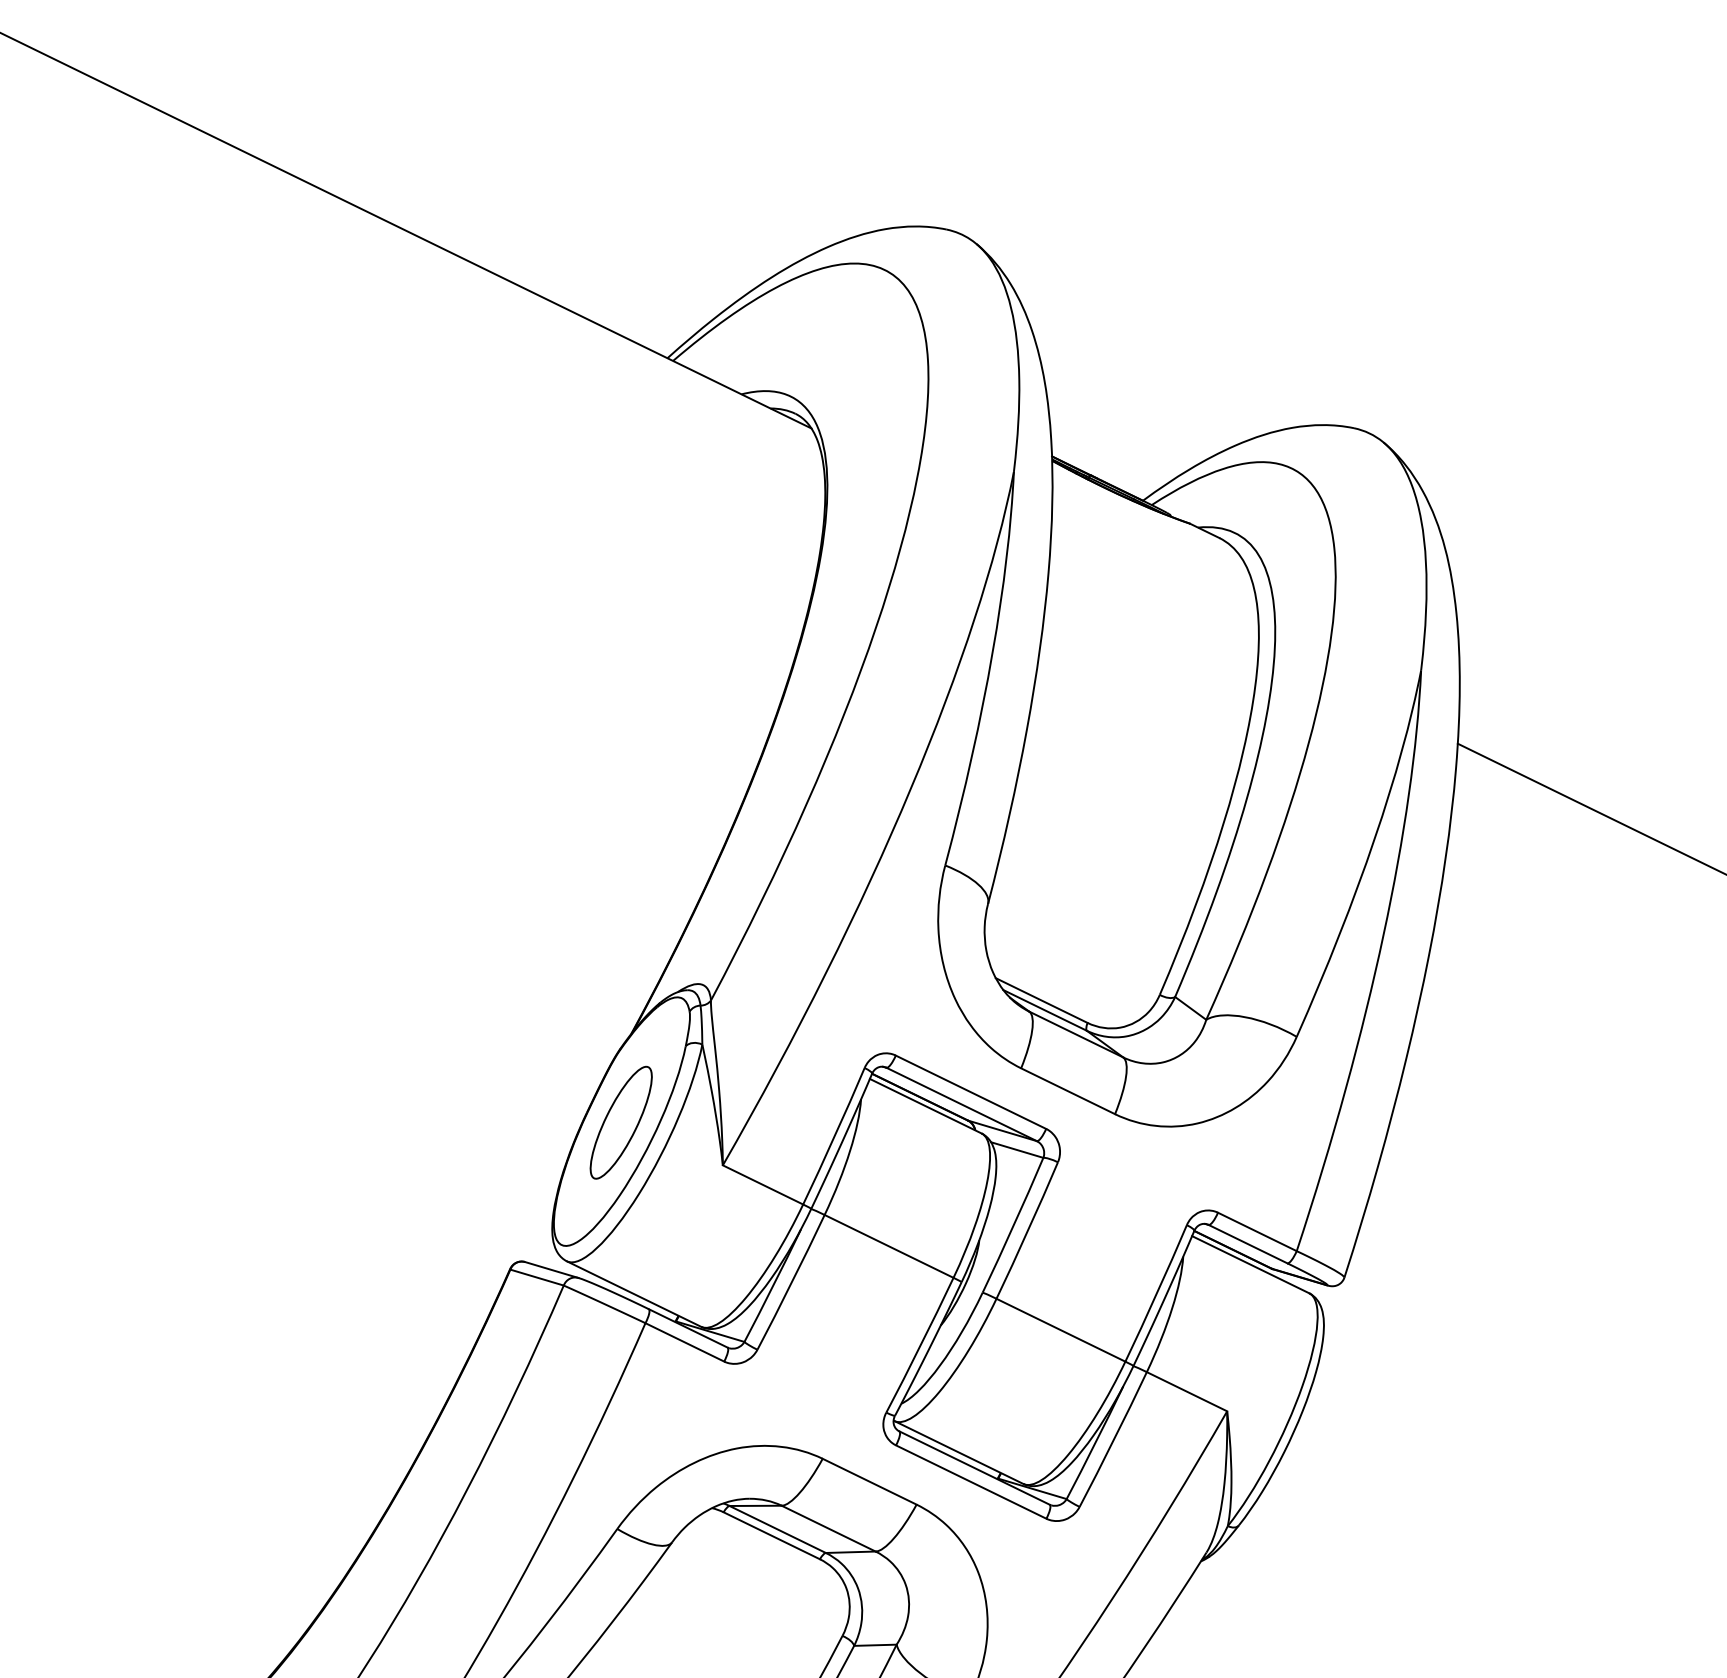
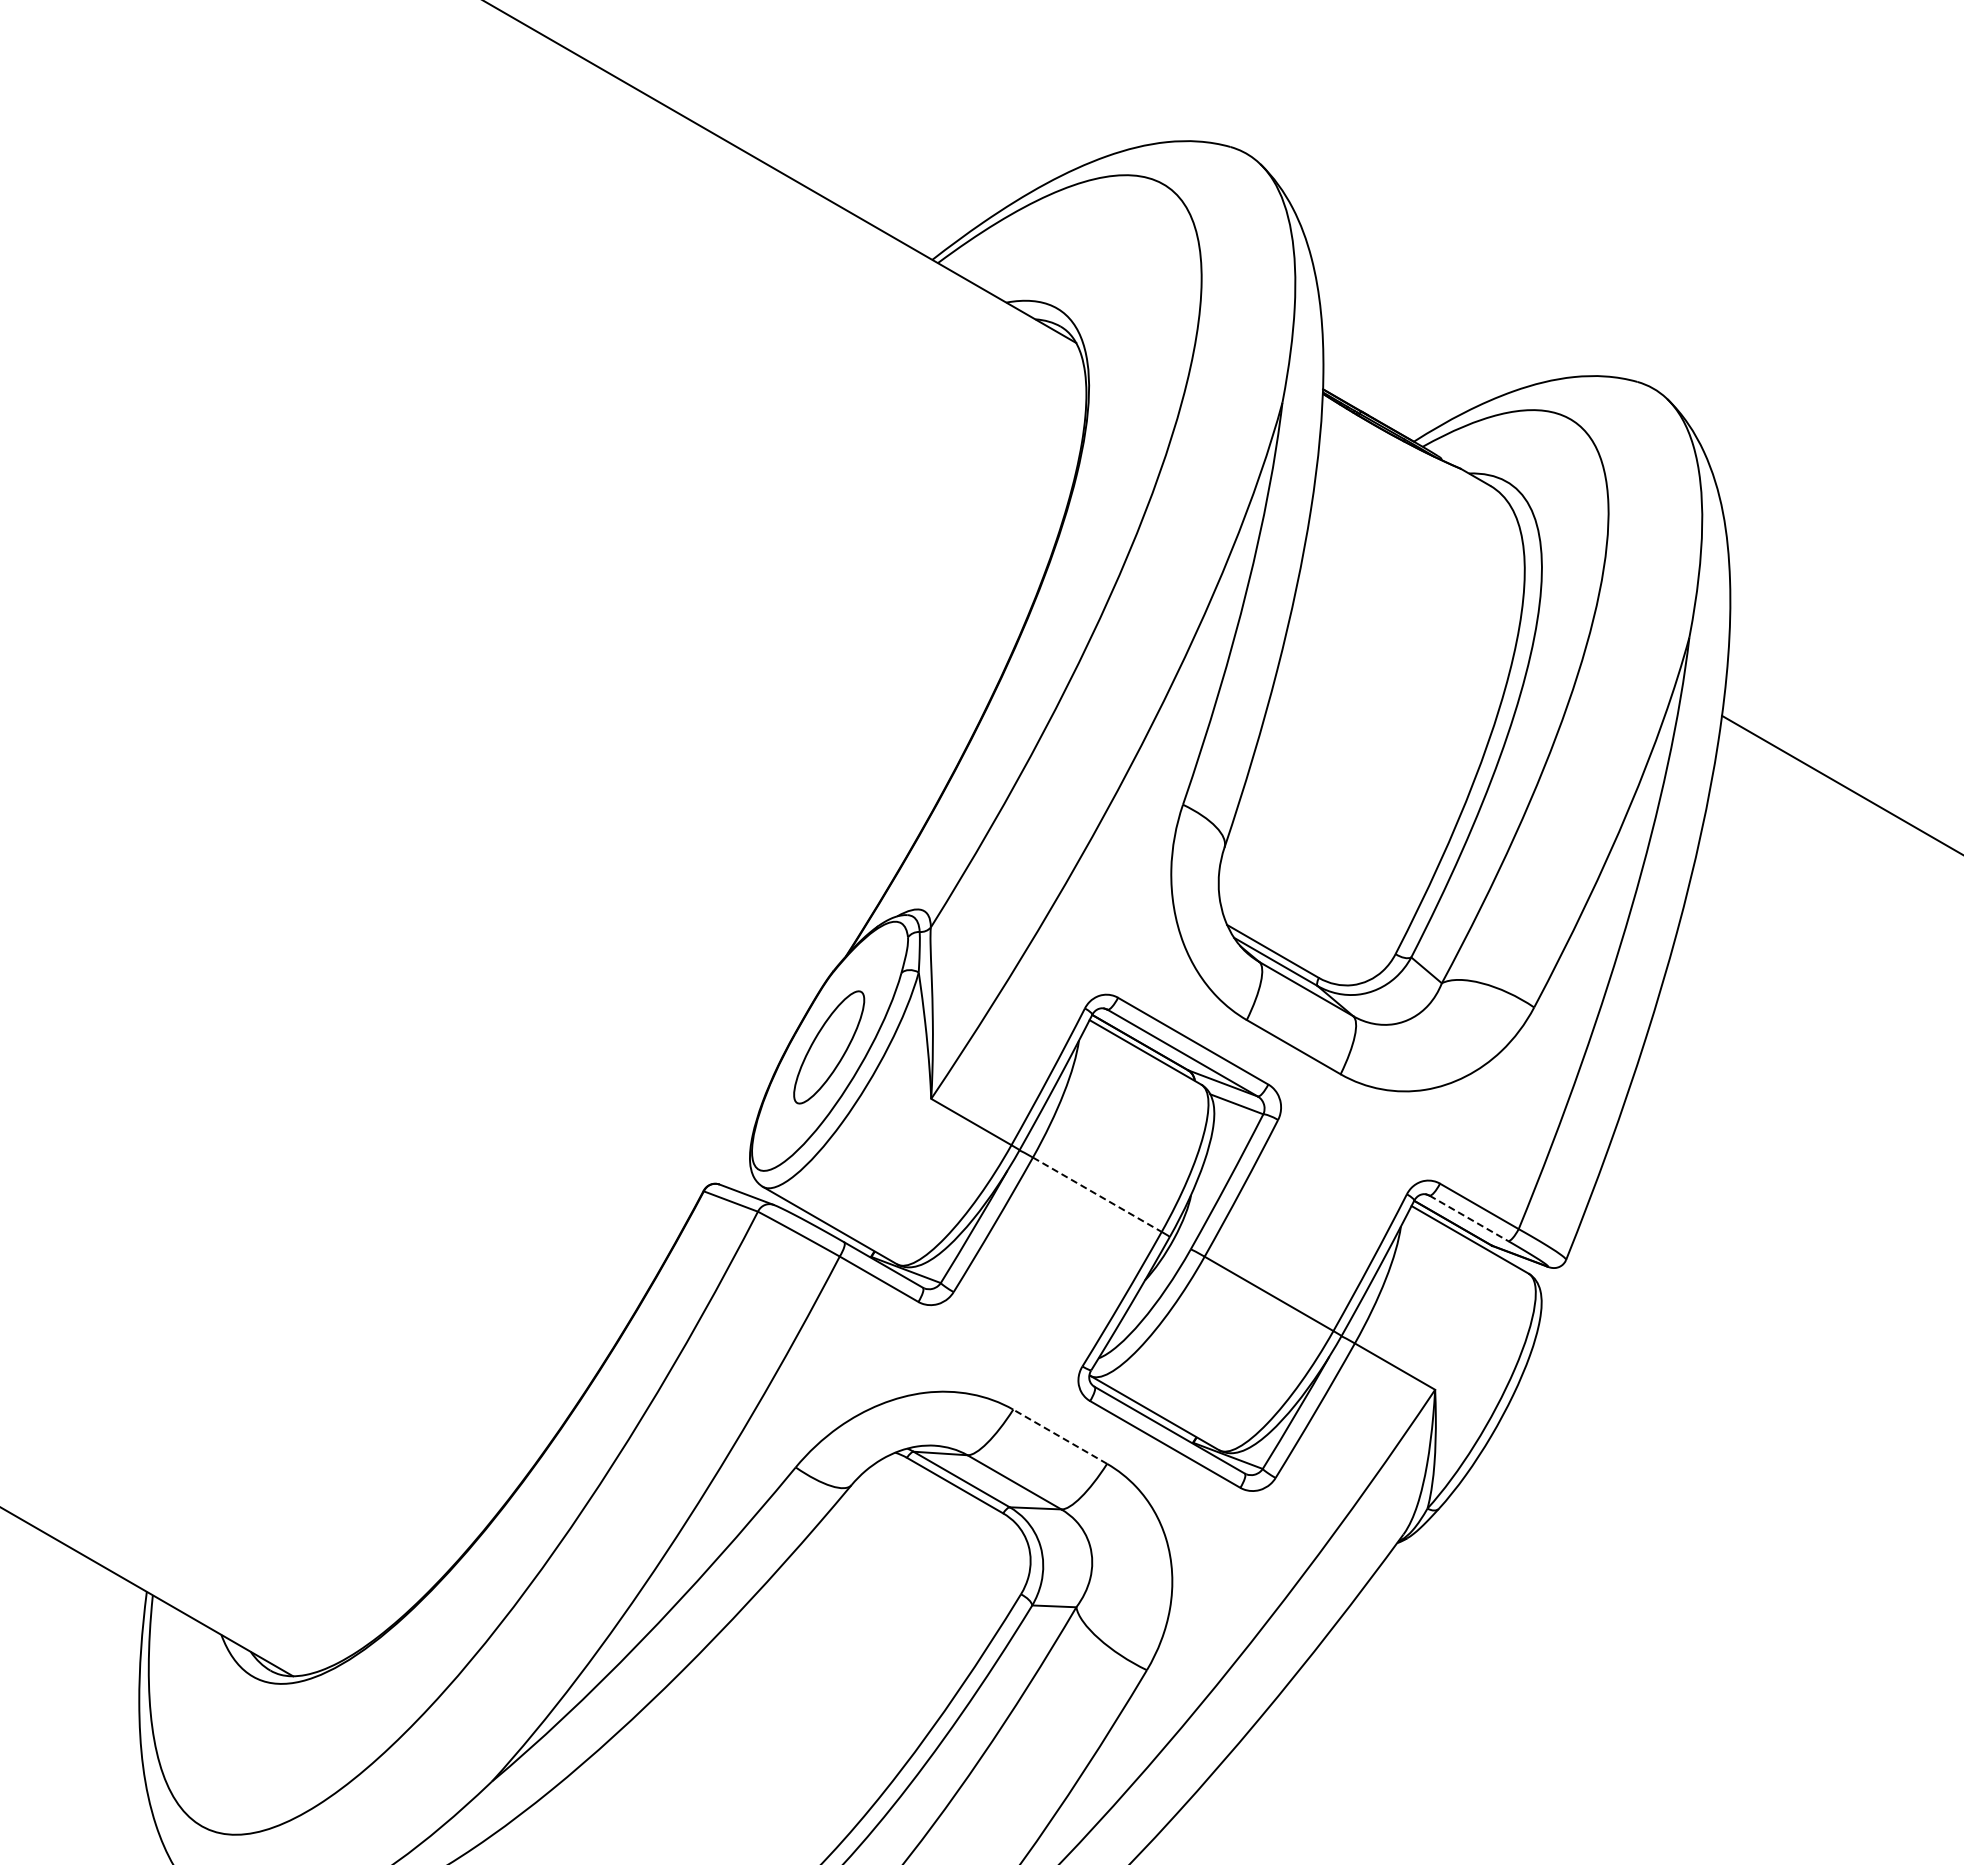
line: (1248, 1244) -> (1469, 1218), solid -> dashed
line: (889, 1246) -> (1097, 1194), solid -> dashed
line: (868, 1481) -> (1059, 1436), solid -> dashed

